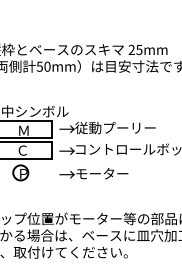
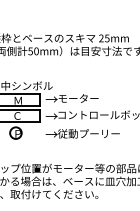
text: (115, 127) -> (88, 98), 従動プーリー -> モーター
text: (115, 173) -> (88, 133), モーター -> 従動プーリー

